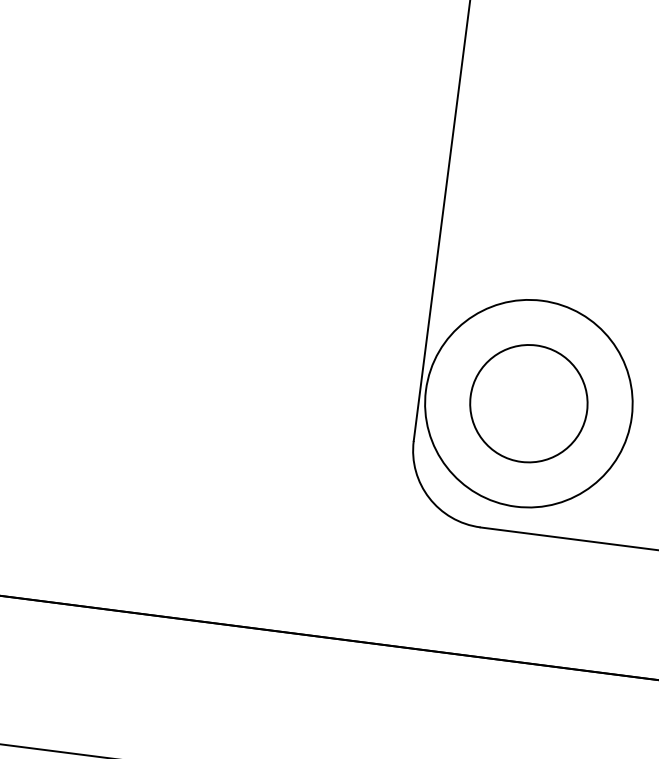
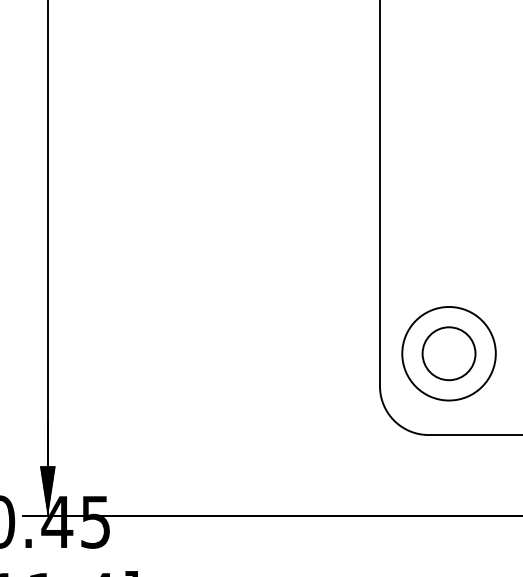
circle: (528, 403) -> (448, 353), size x0.71
circle: (528, 403) -> (448, 353), size x0.71

